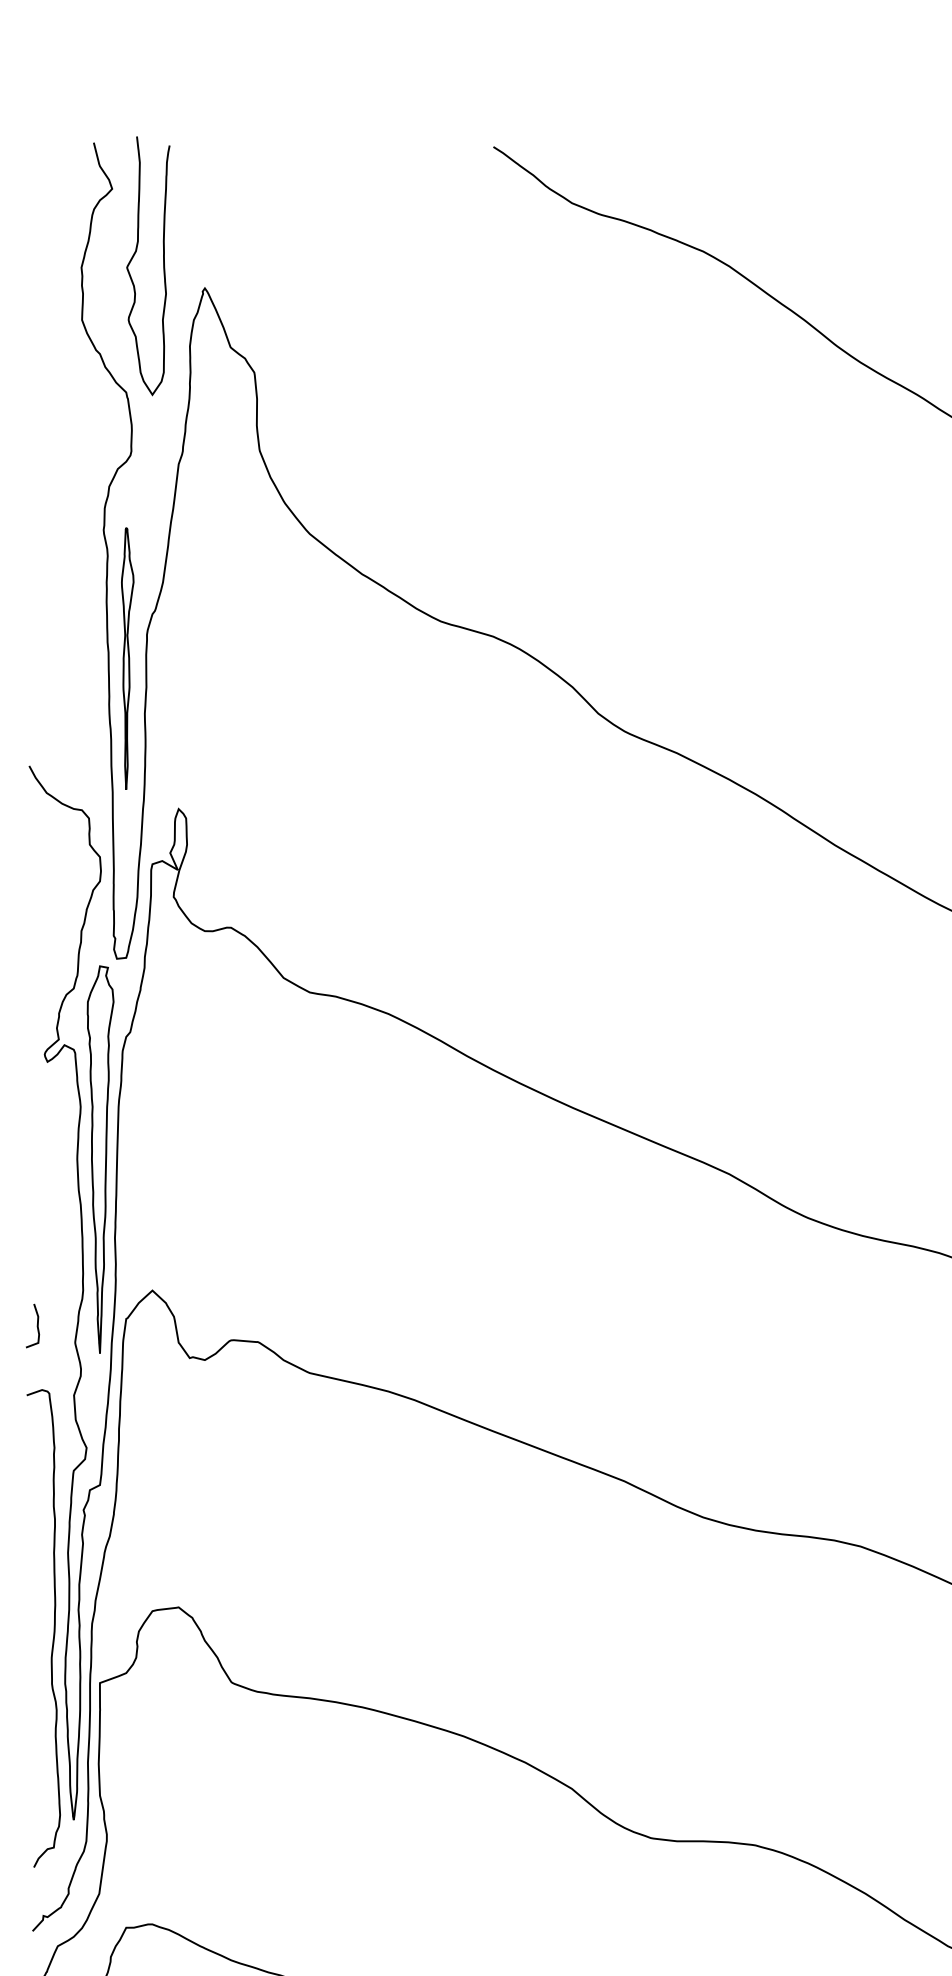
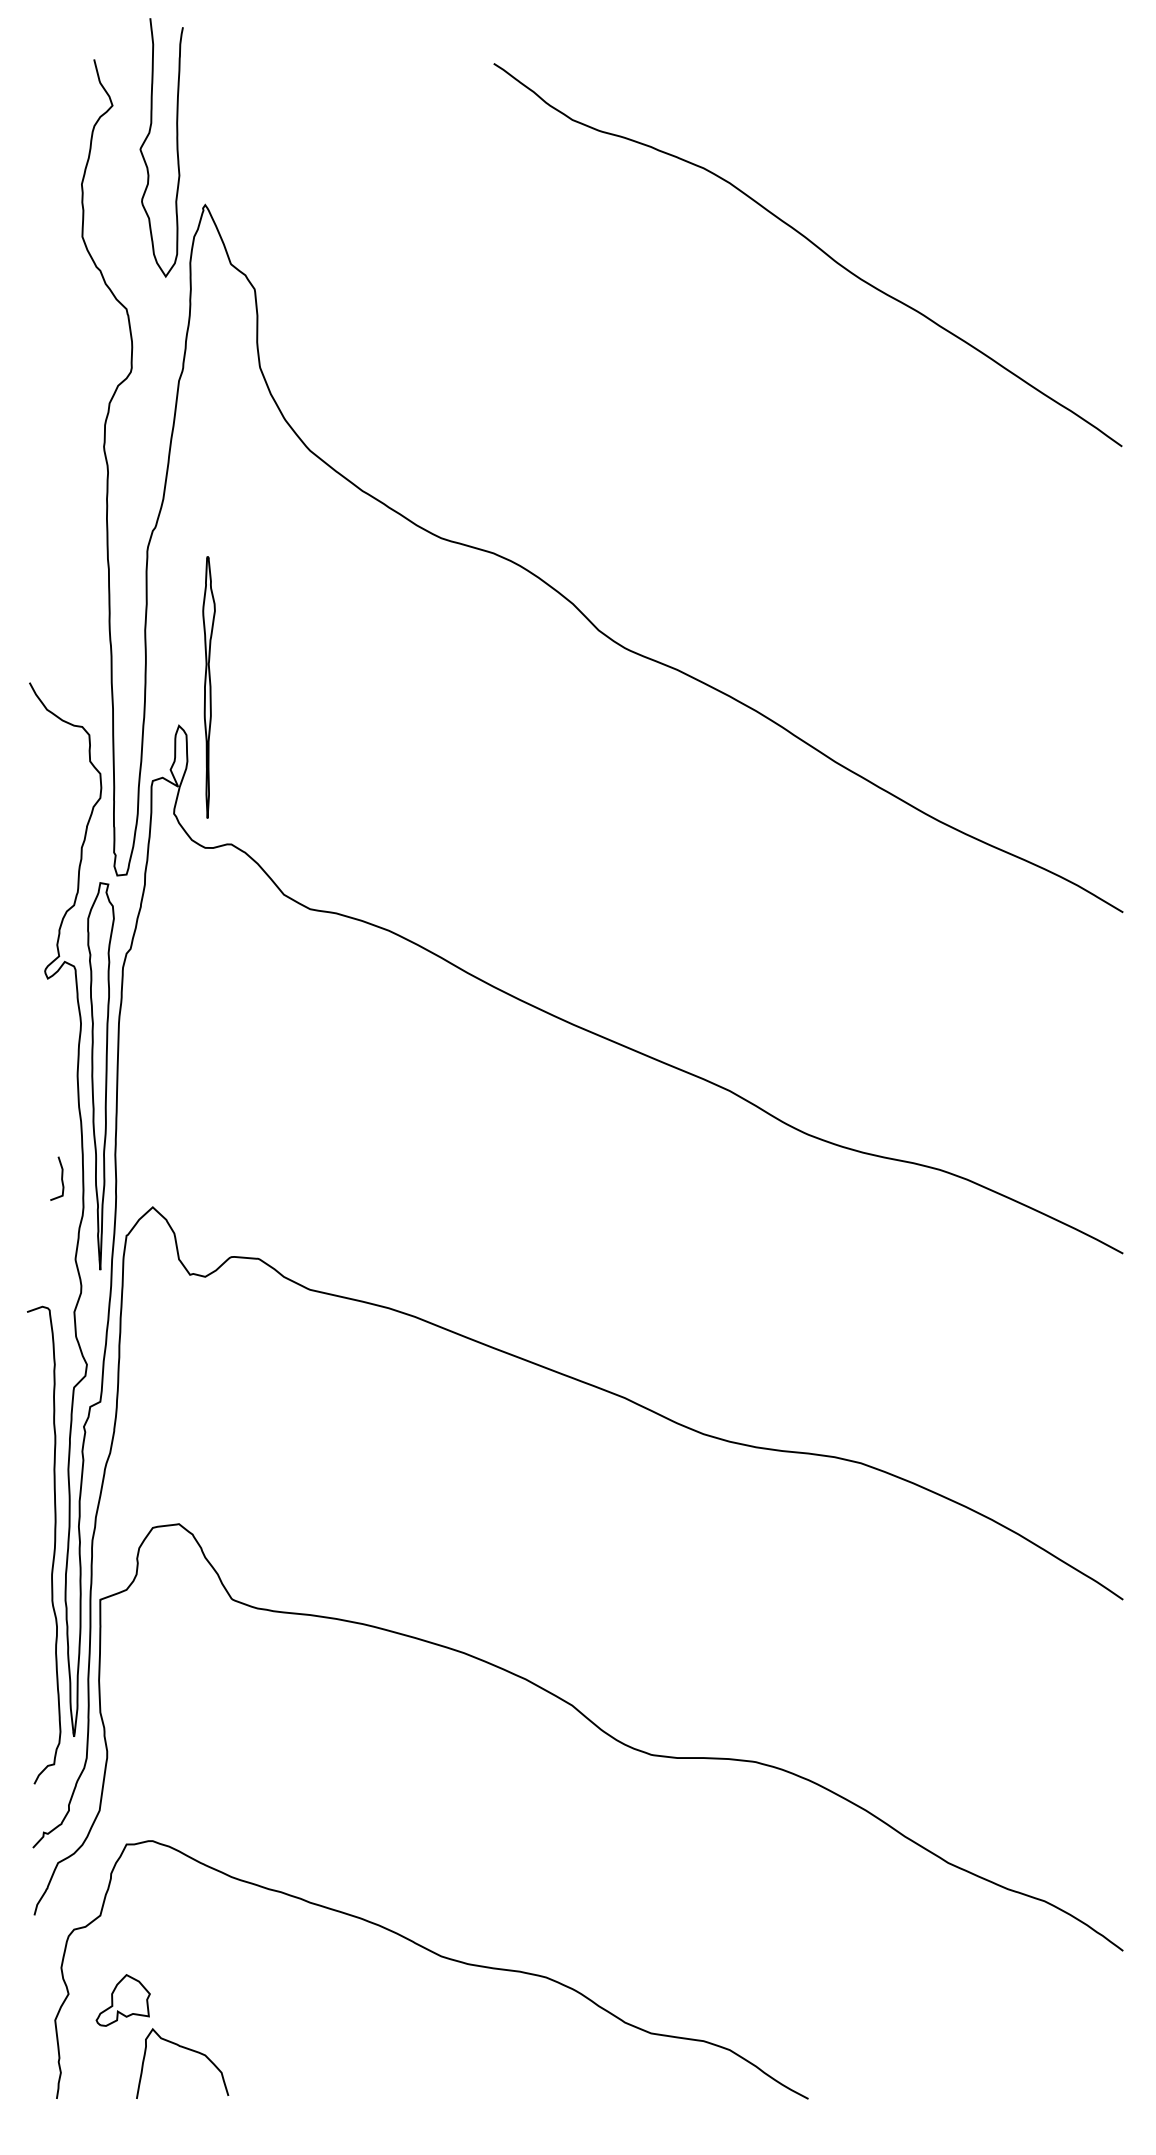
curve: (163, 265) -> (176, 147), moved
part: (127, 658) -> (208, 687), moved
curve: (37, 1325) -> (61, 1178), moved

